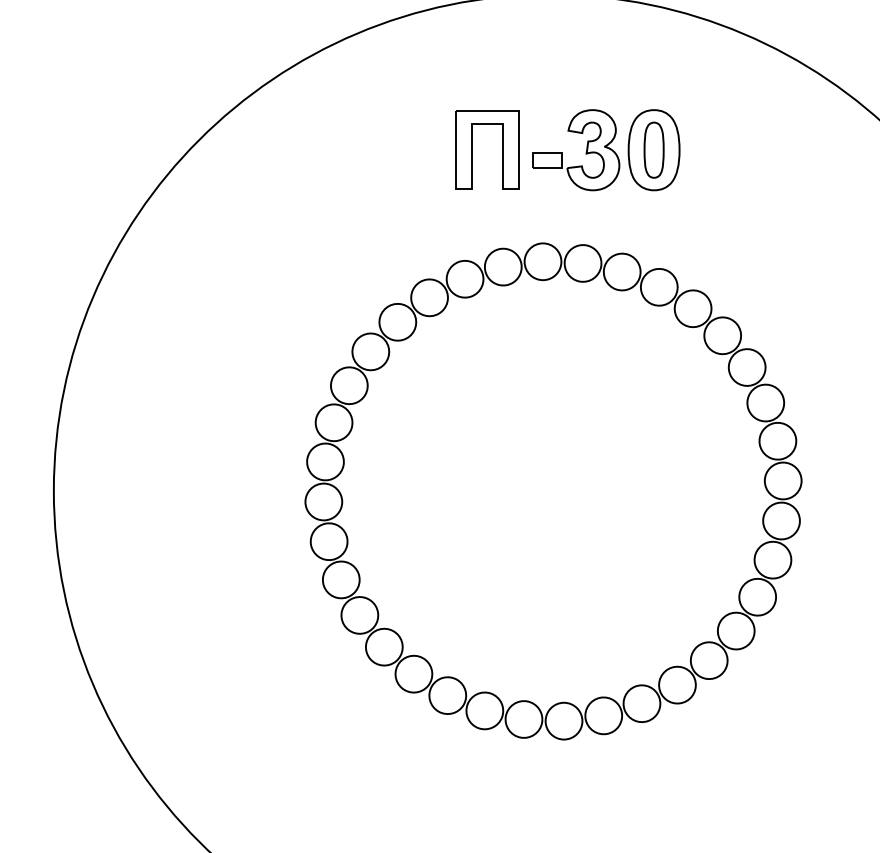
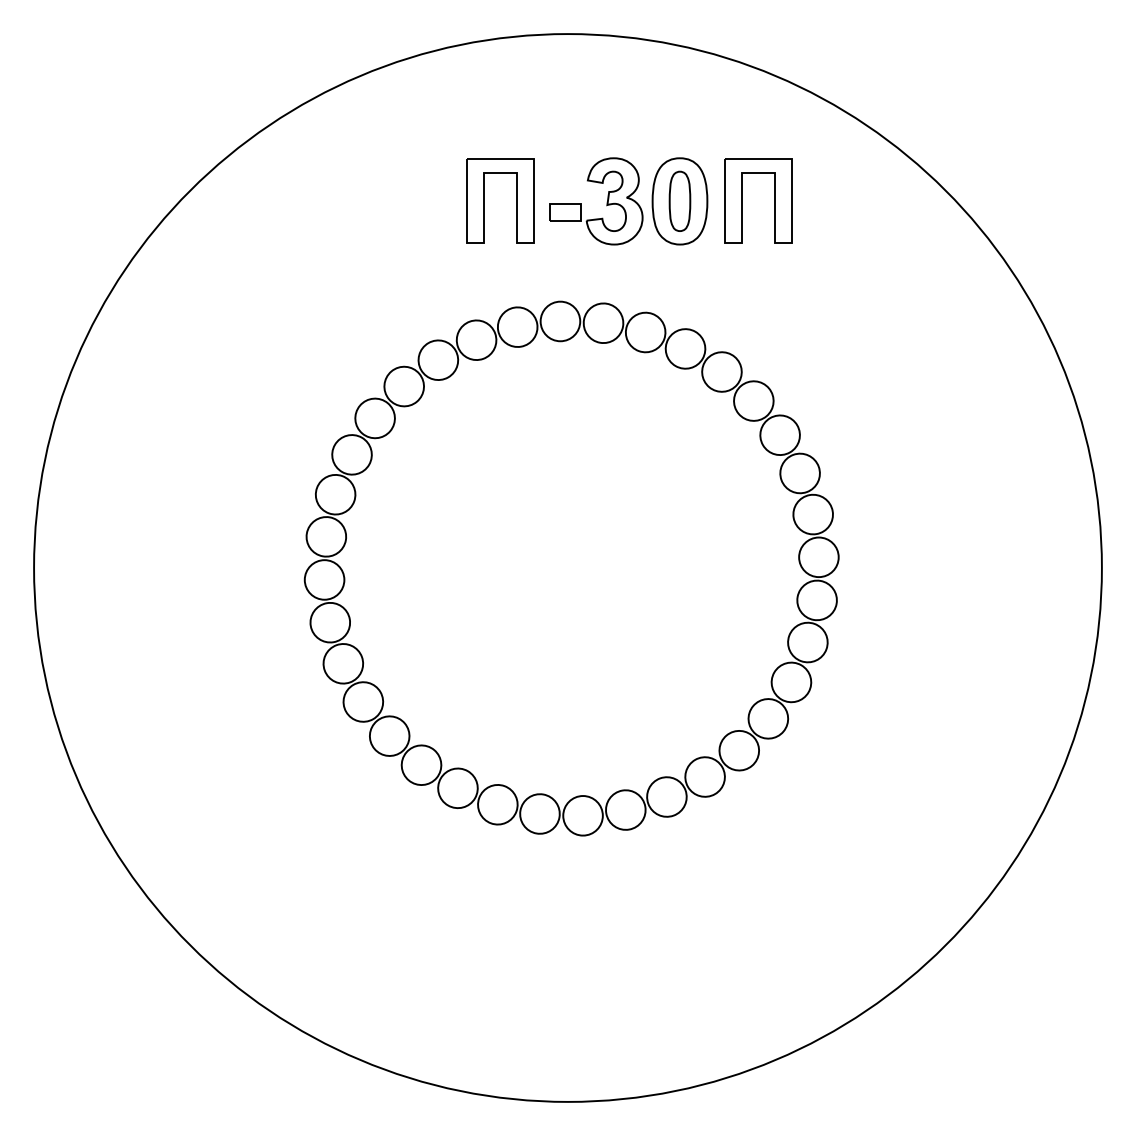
part: (712, 149) -> (742, 200), added

